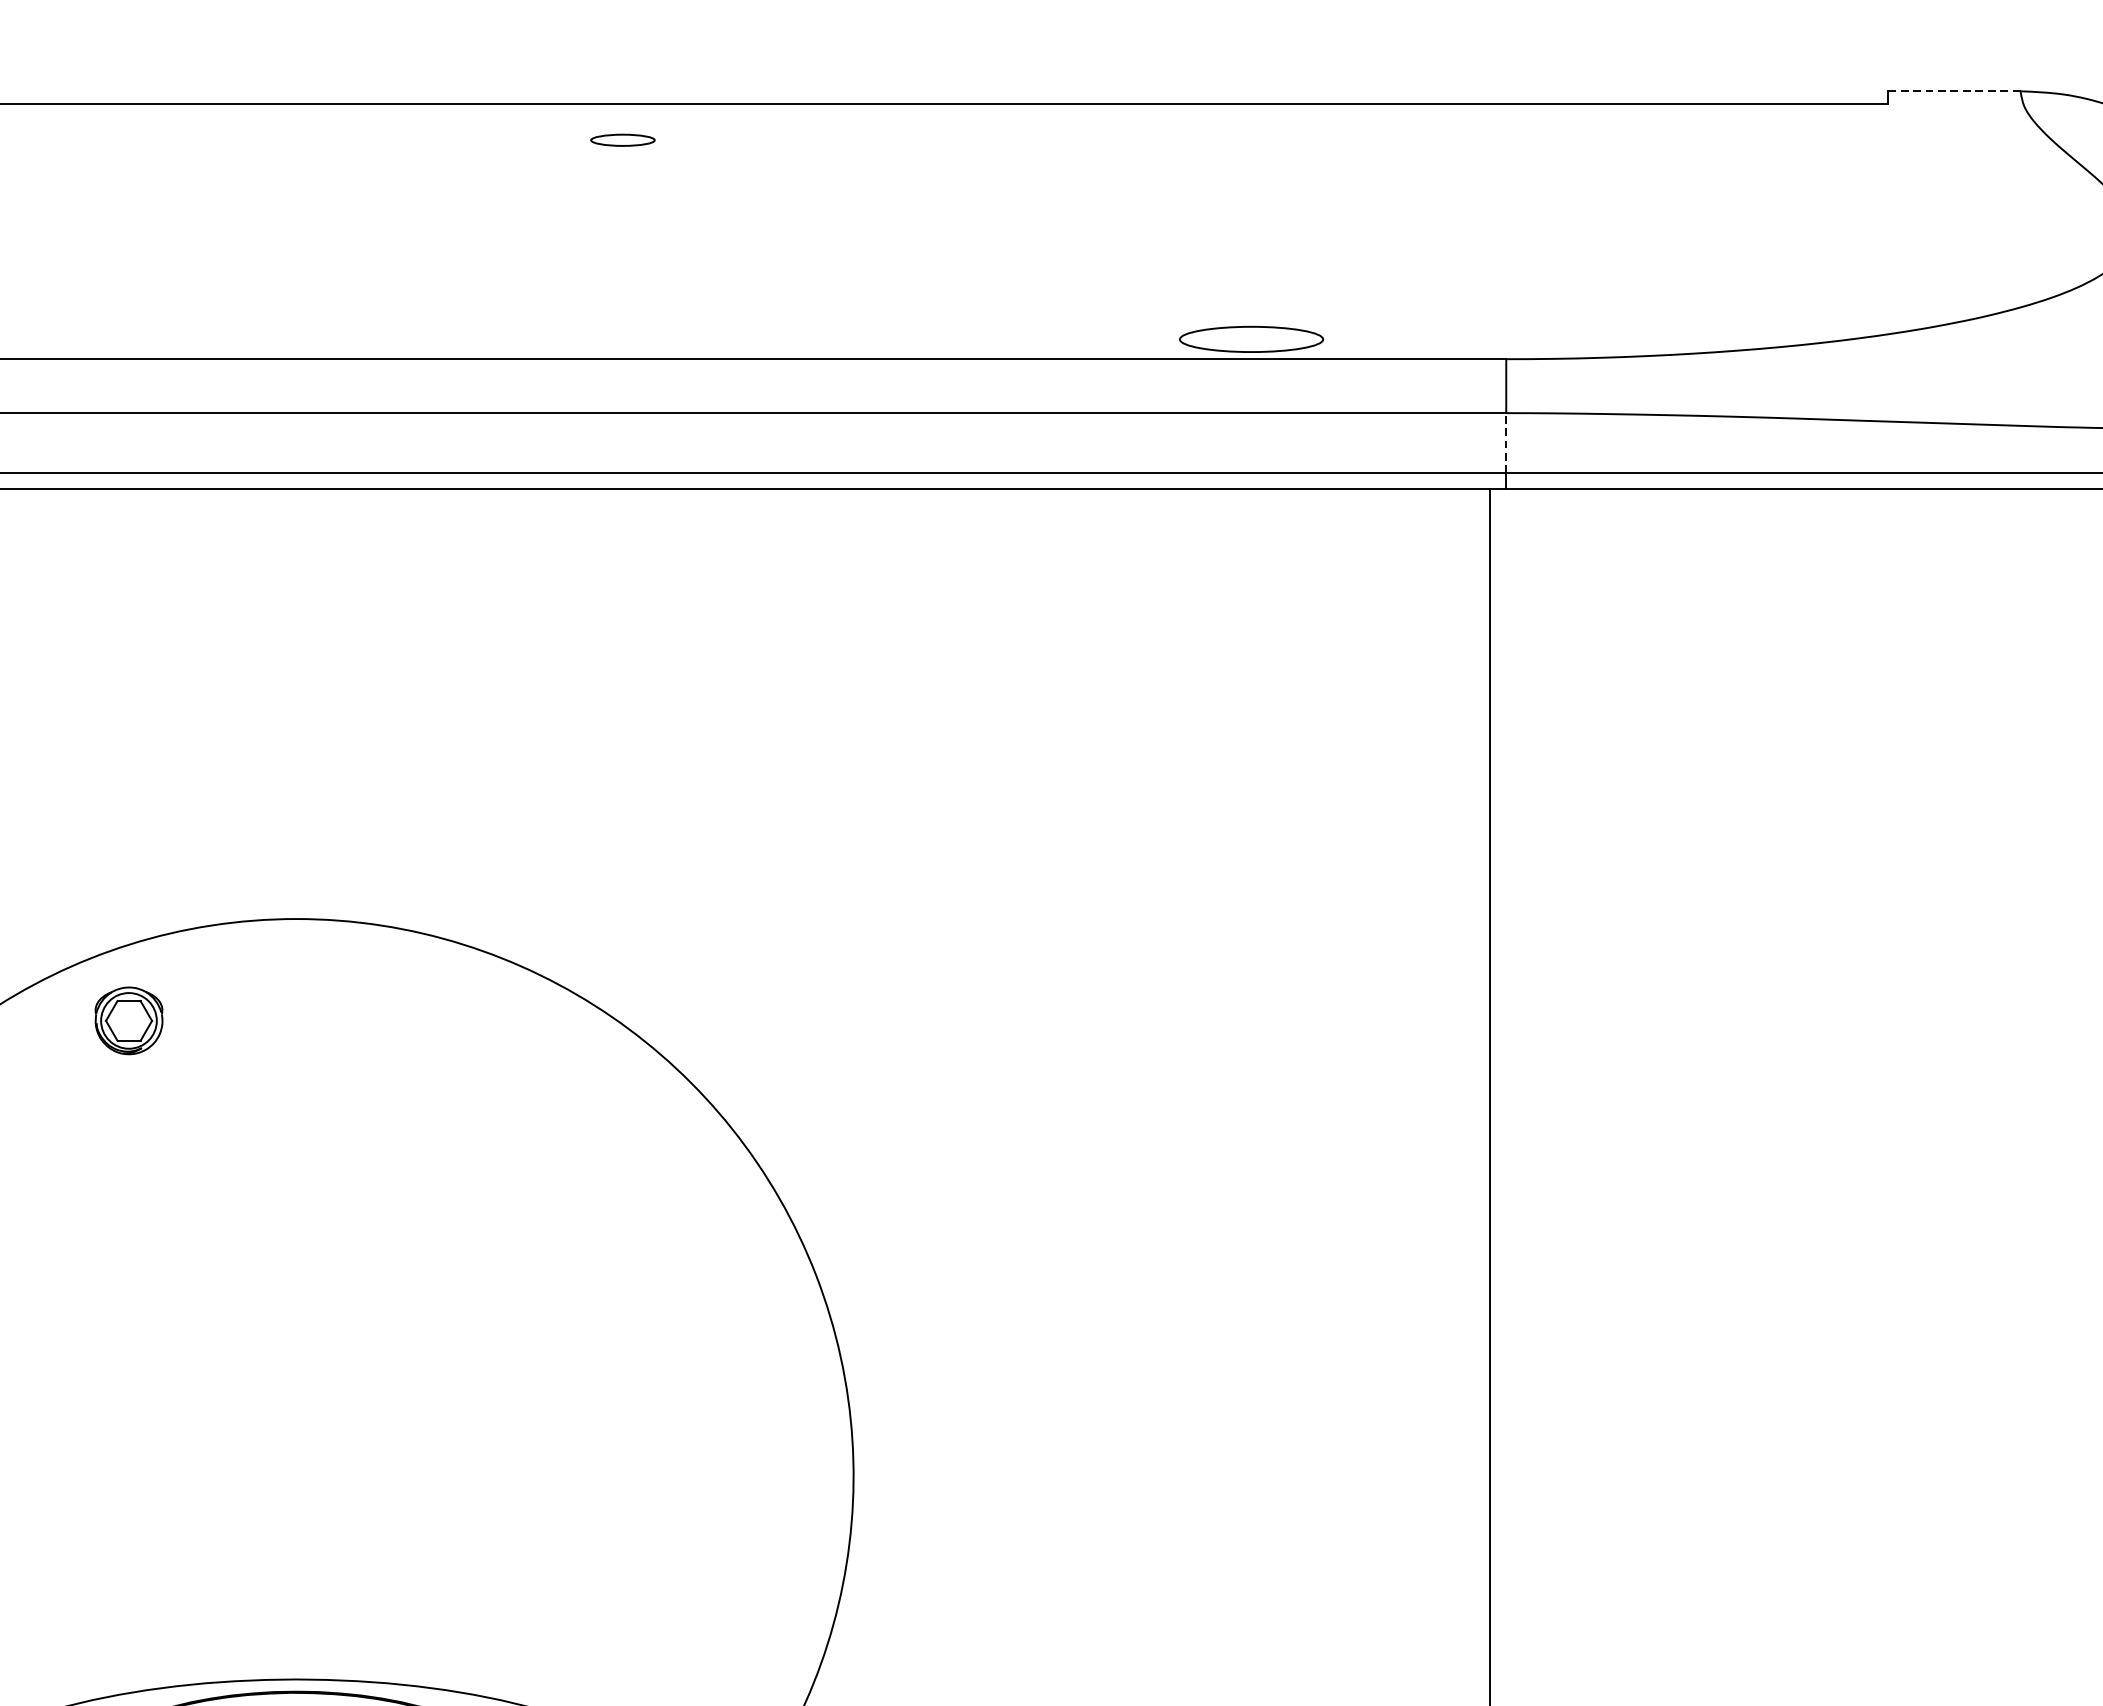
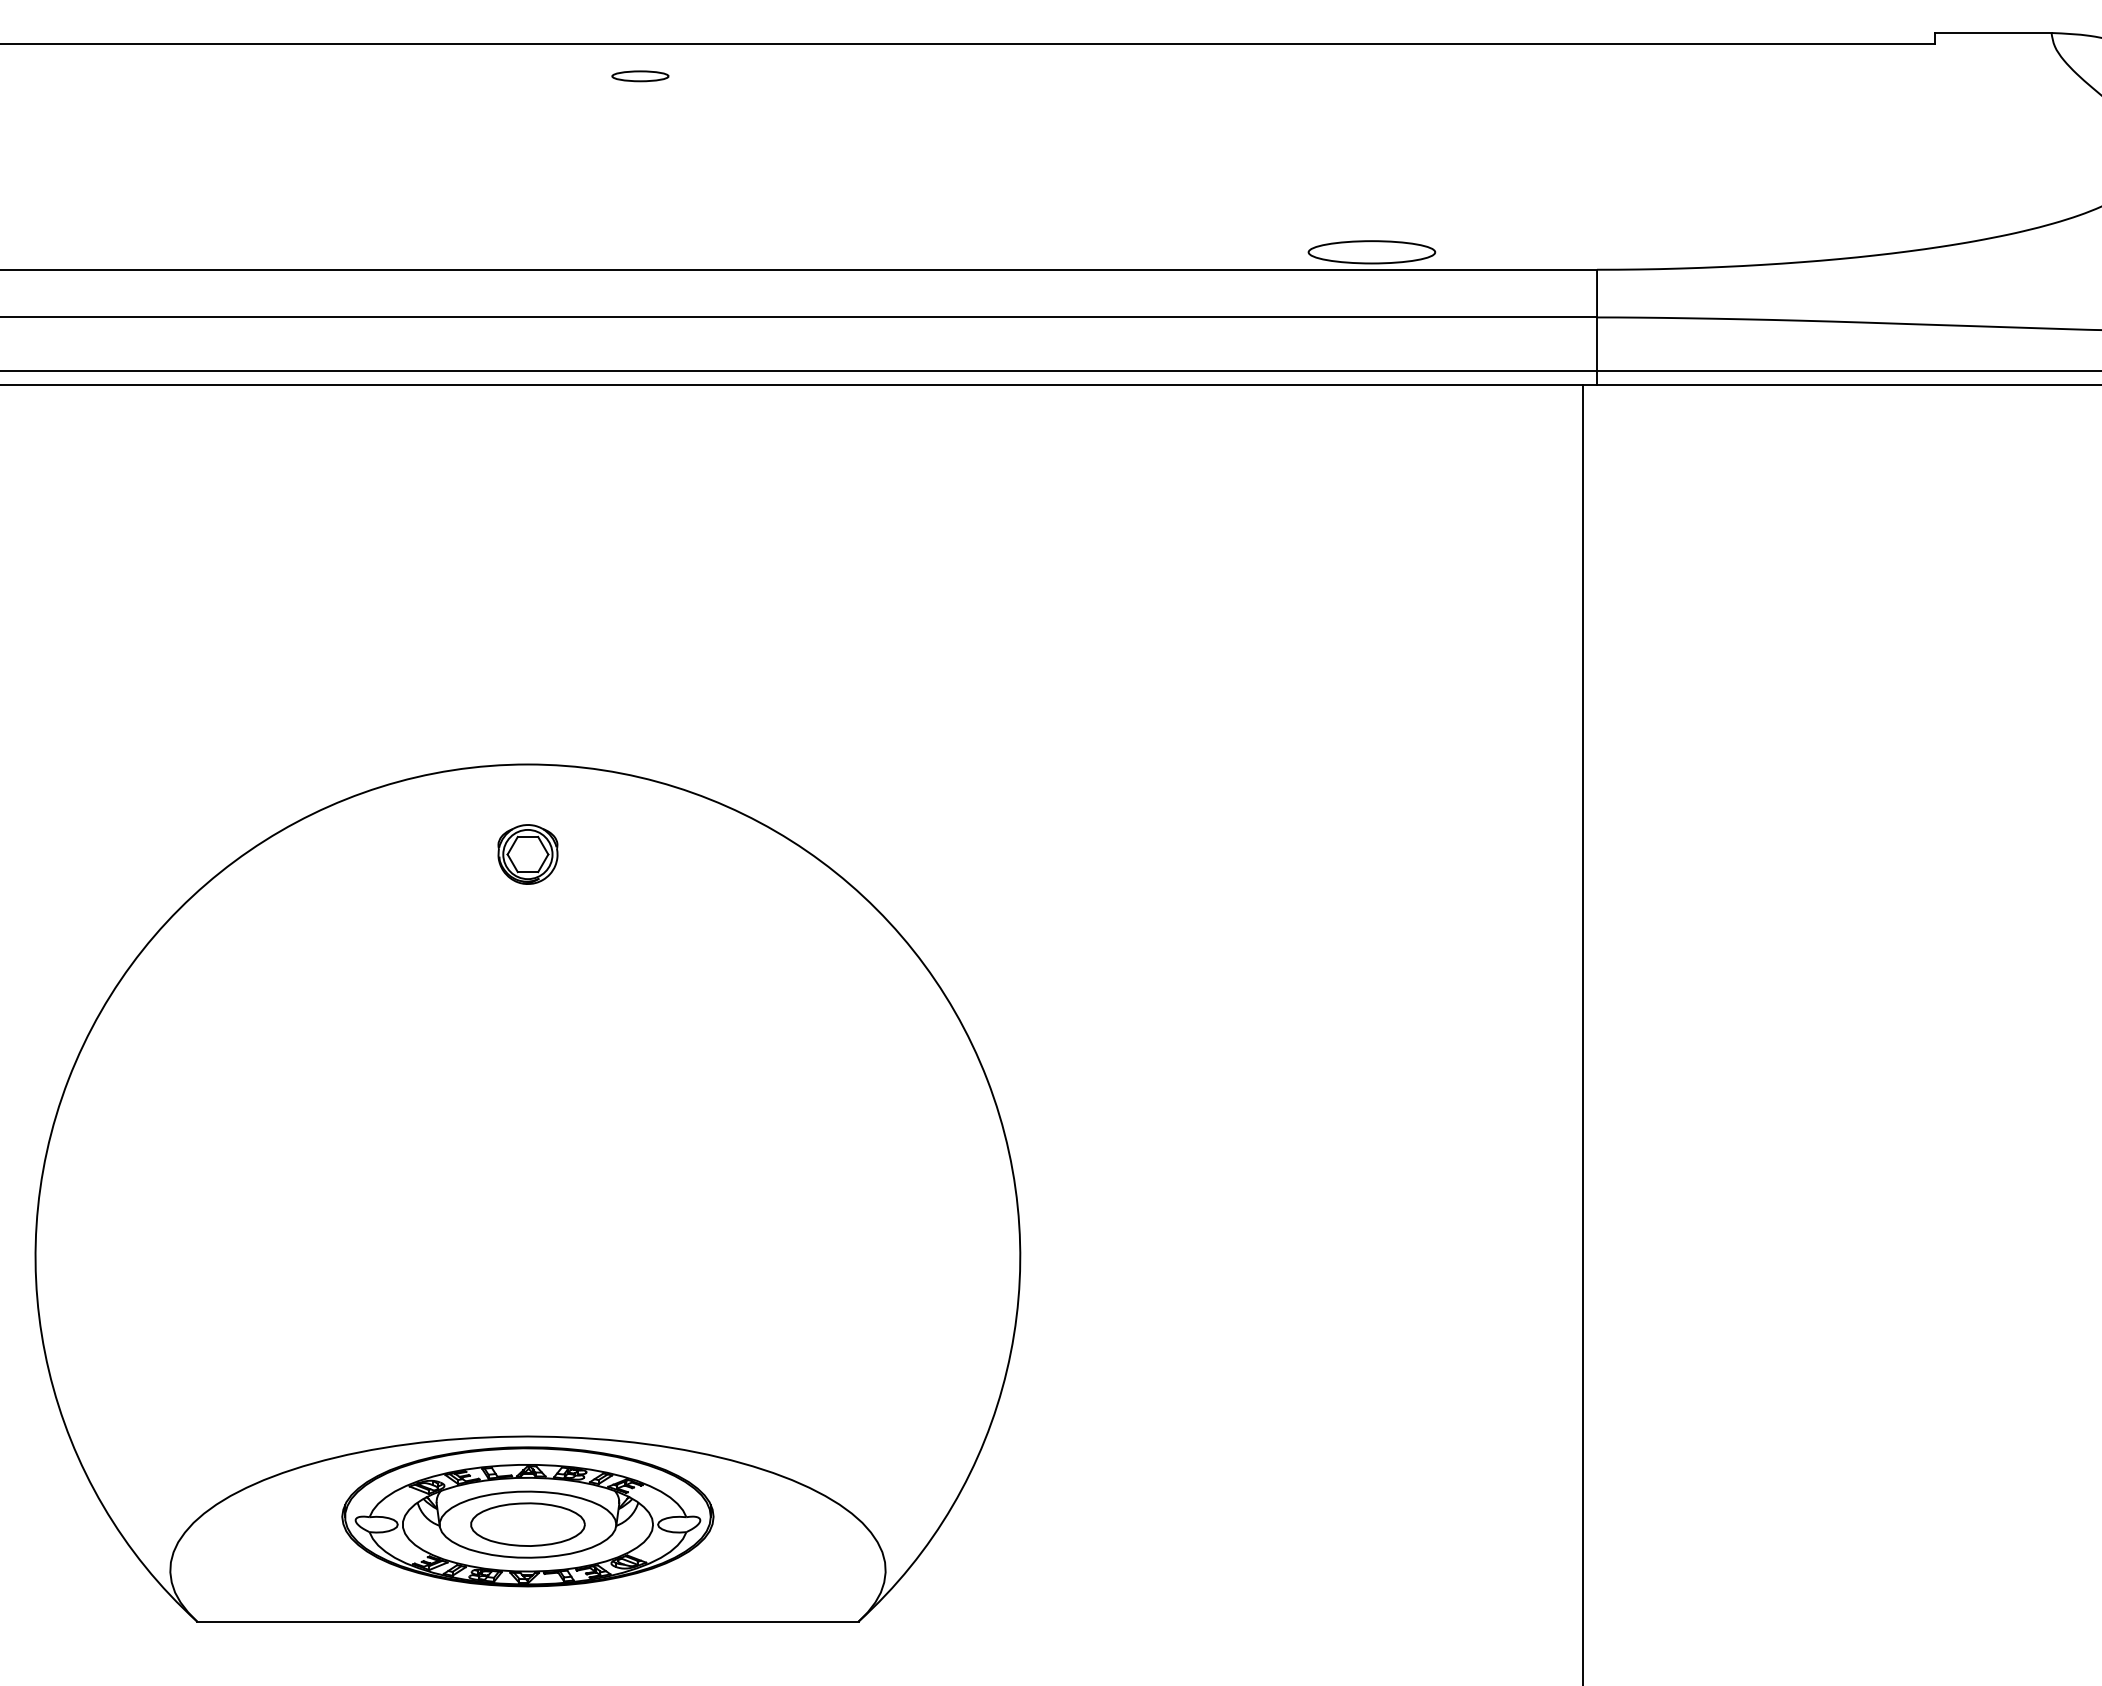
line: (1953, 91) -> (1992, 33), dashed -> solid
part: (623, 140) -> (640, 76), moved
line: (1506, 443) -> (1597, 344), dashed -> solid
part: (128, 1020) -> (527, 854), moved

